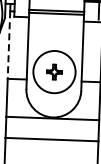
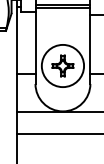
line: (9, 44) -> (16, 40), dashed -> solid
part: (54, 71) -> (62, 65), size x1.43

